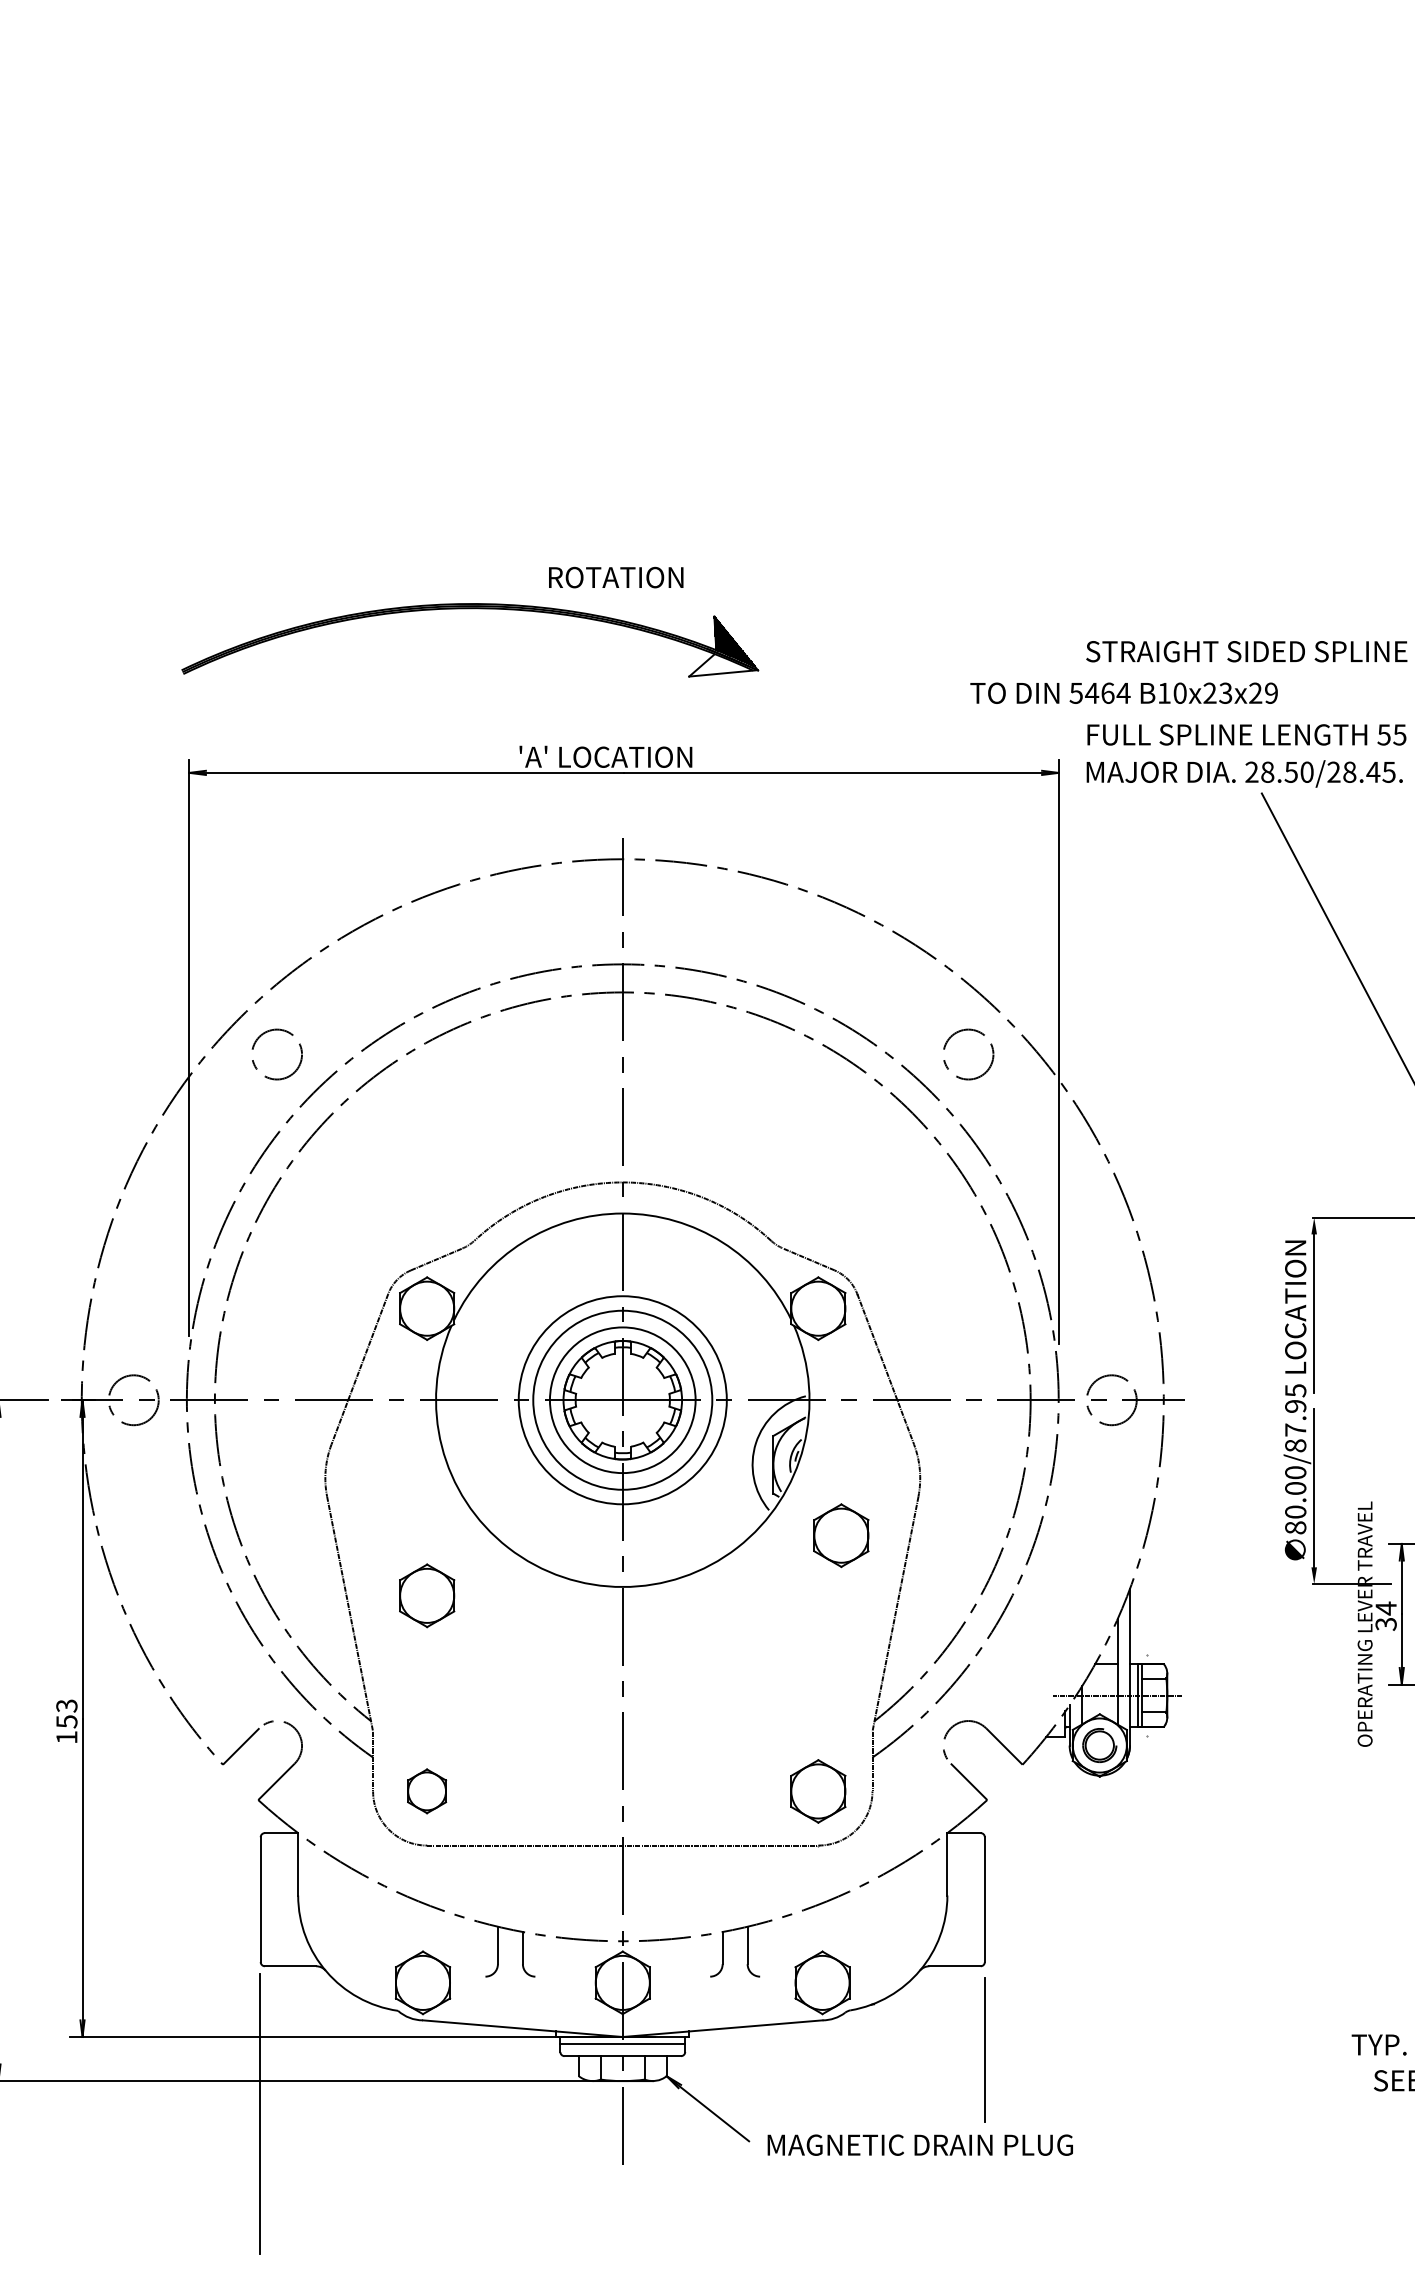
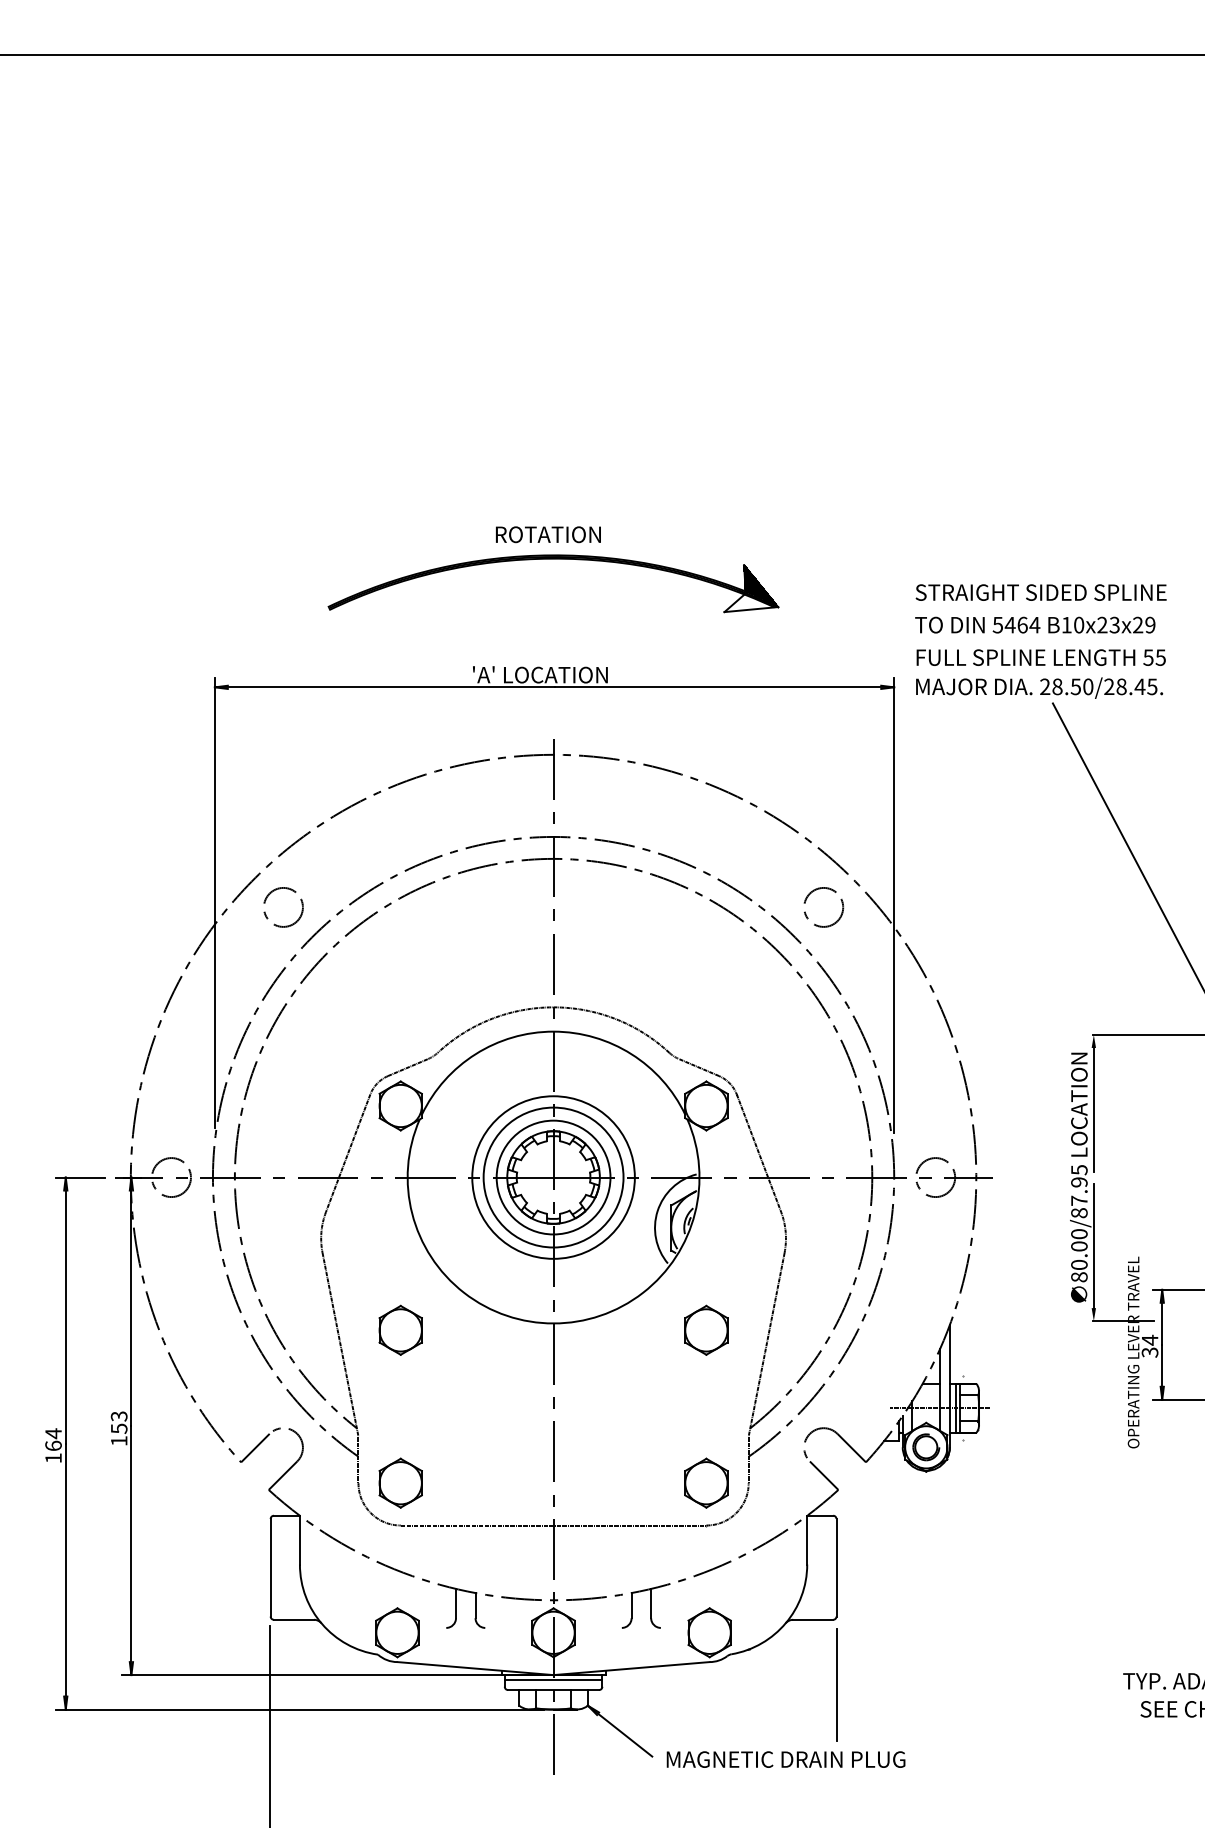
part: (470, 609) -> (553, 559), moved
text: (1124, 692) -> (1035, 624), moved
part: (841, 1534) -> (706, 1329), moved
part: (426, 1790) -> (400, 1482), size x1.43

